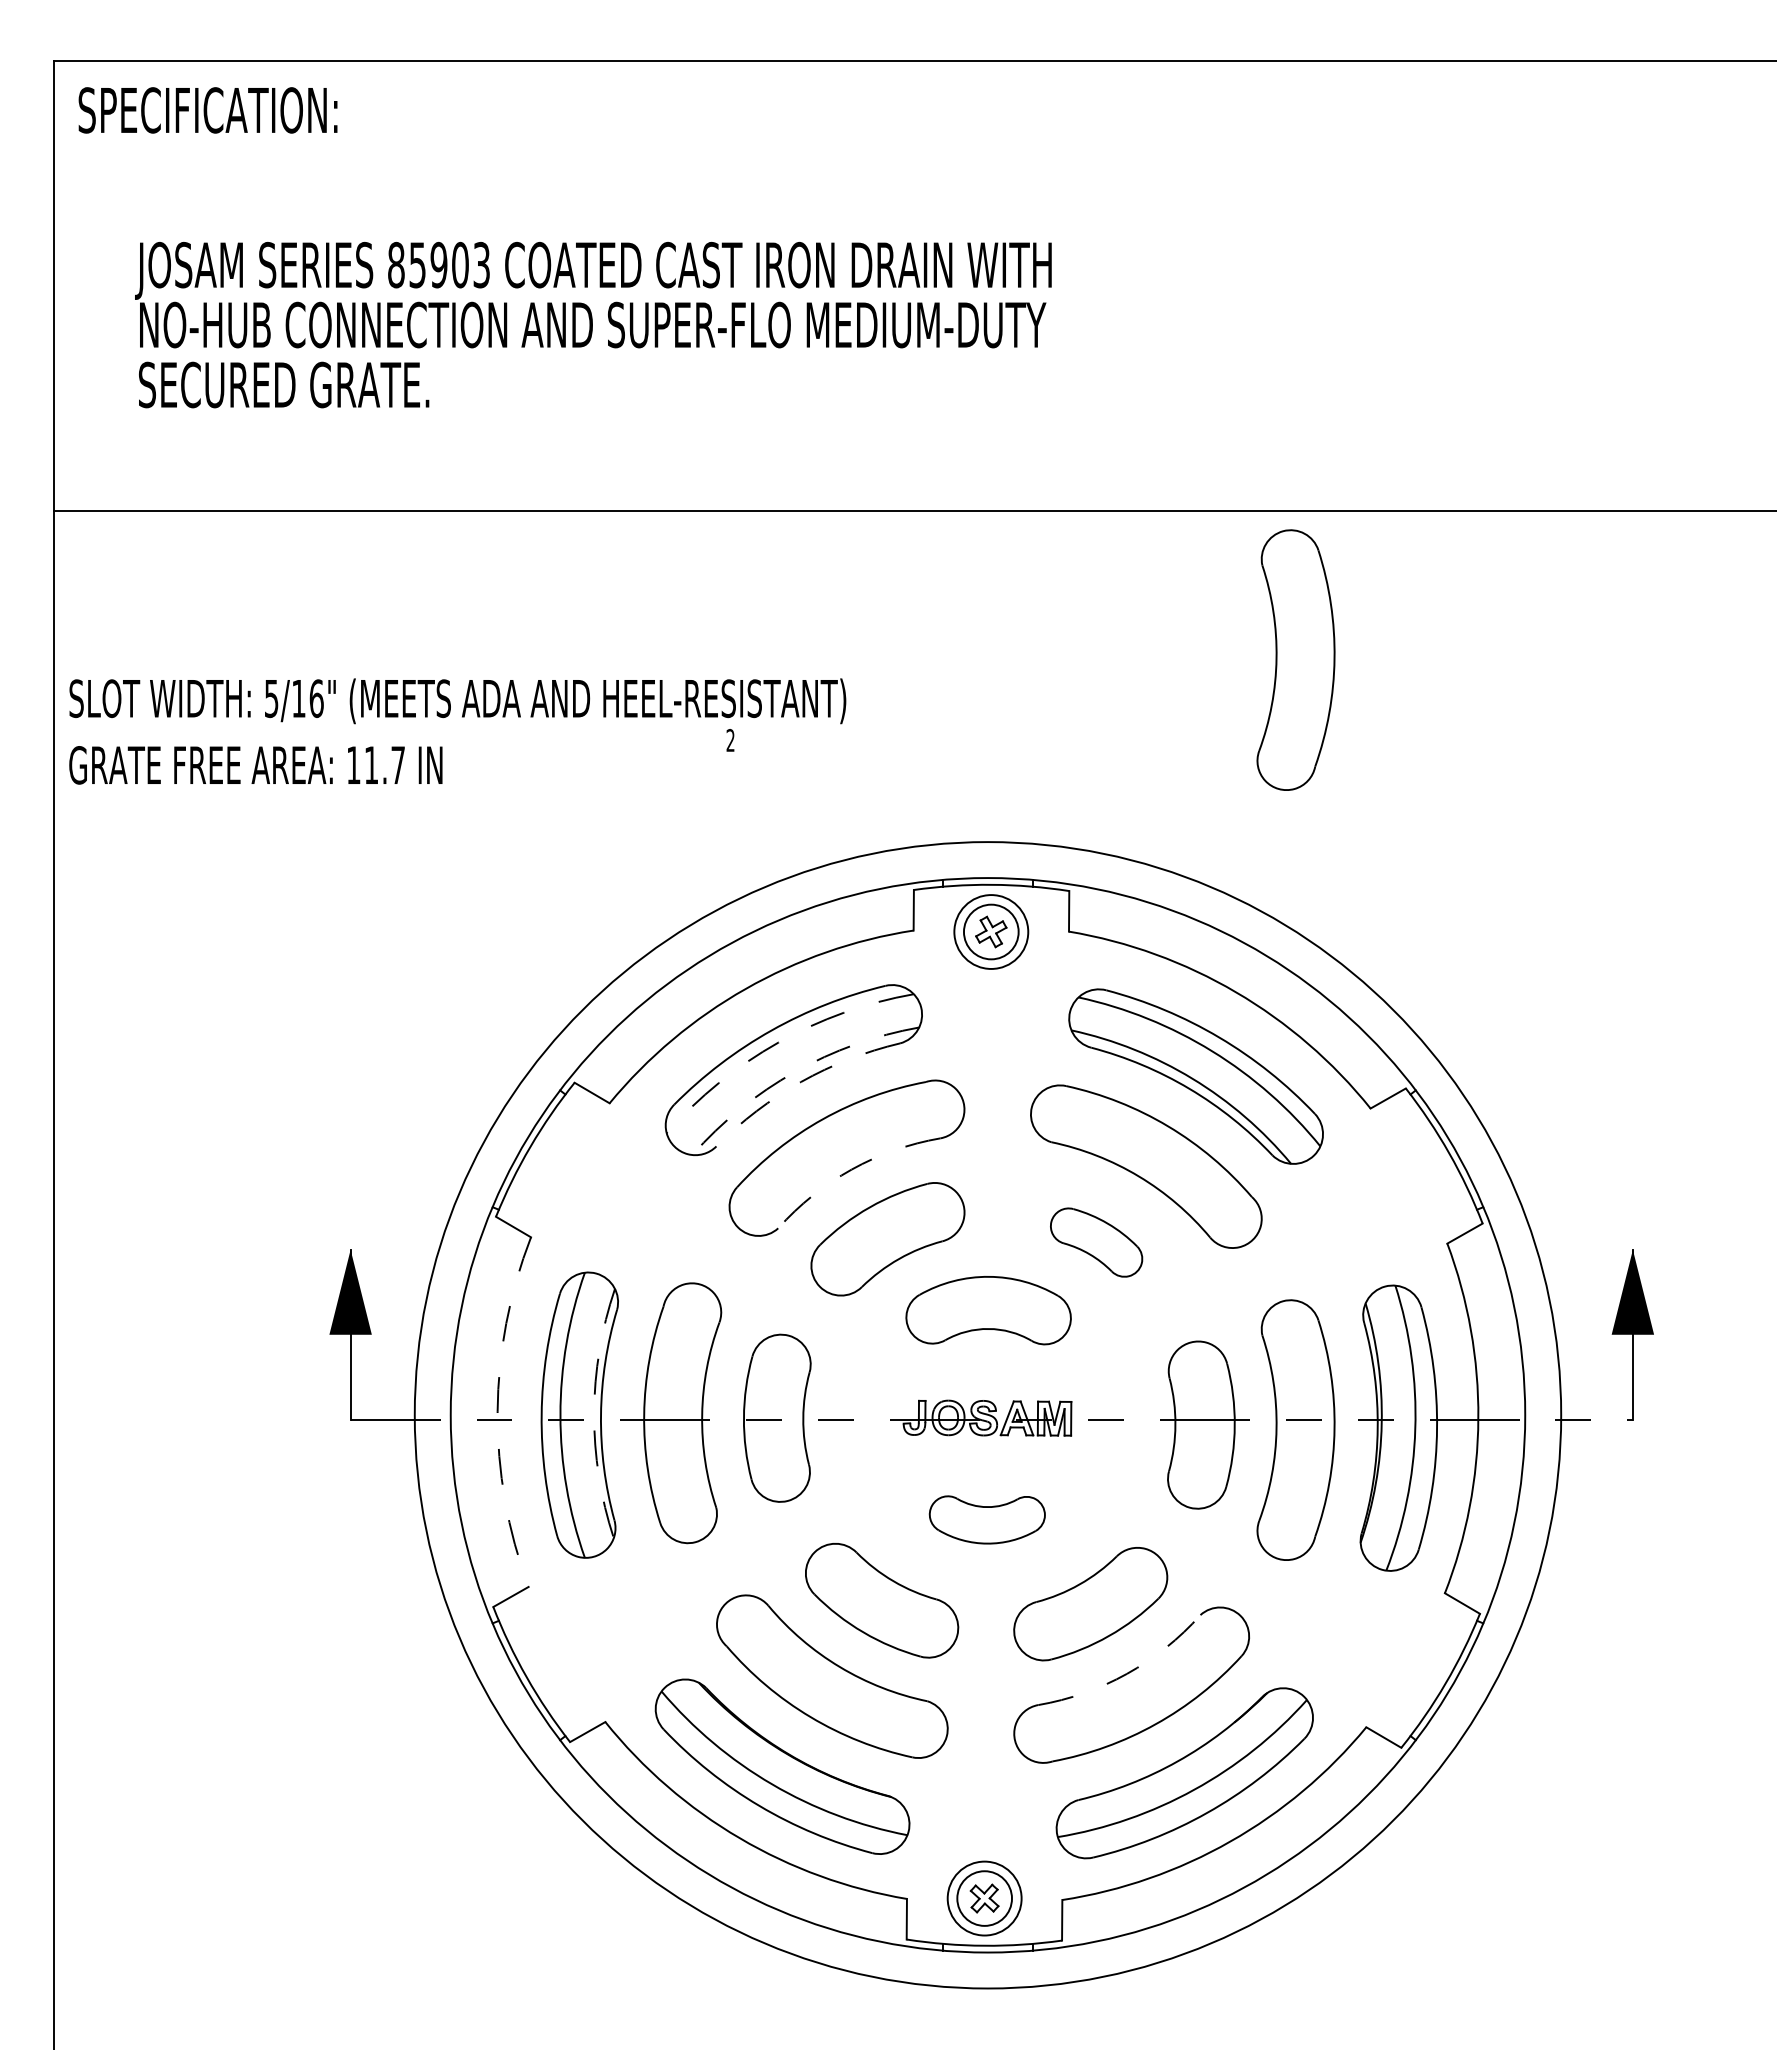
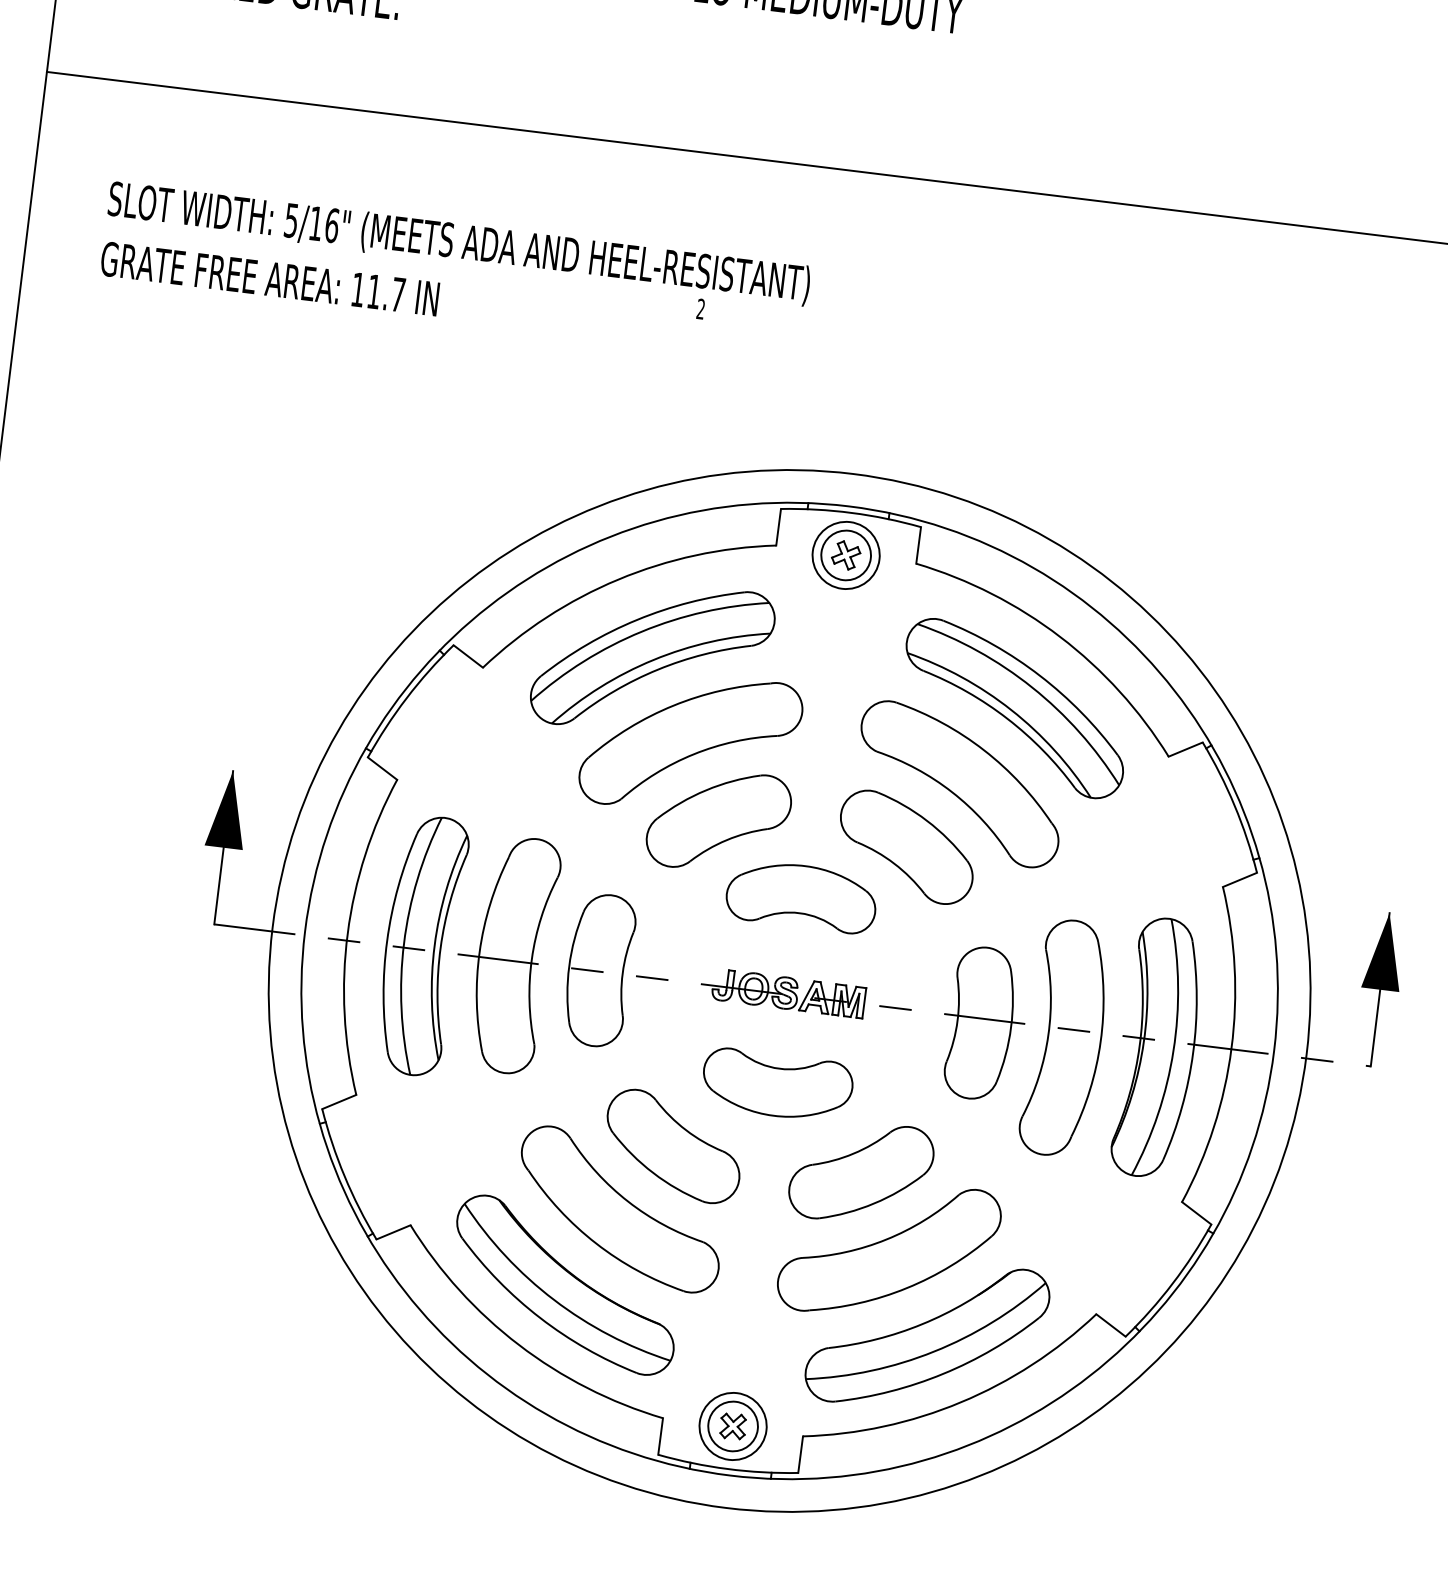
part: (1295, 659) -> (1150, 343), removed
text: (457, 731) -> (455, 270), moved
arc: (778, 1042) -> (641, 631), dashed -> solid
arc: (794, 1072) -> (653, 660), dashed -> solid
arc: (801, 1082) -> (658, 670), dashed -> solid
arc: (851, 1169) -> (693, 754), dashed -> solid
part: (1096, 1242) -> (906, 847), size x1.67
arc: (497, 1411) -> (347, 933), dashed -> solid
arc: (594, 1413) -> (434, 945), dashed -> solid
part: (987, 1519) -> (777, 1084), size x1.43
arc: (1127, 1673) -> (886, 1239), dashed -> solid

